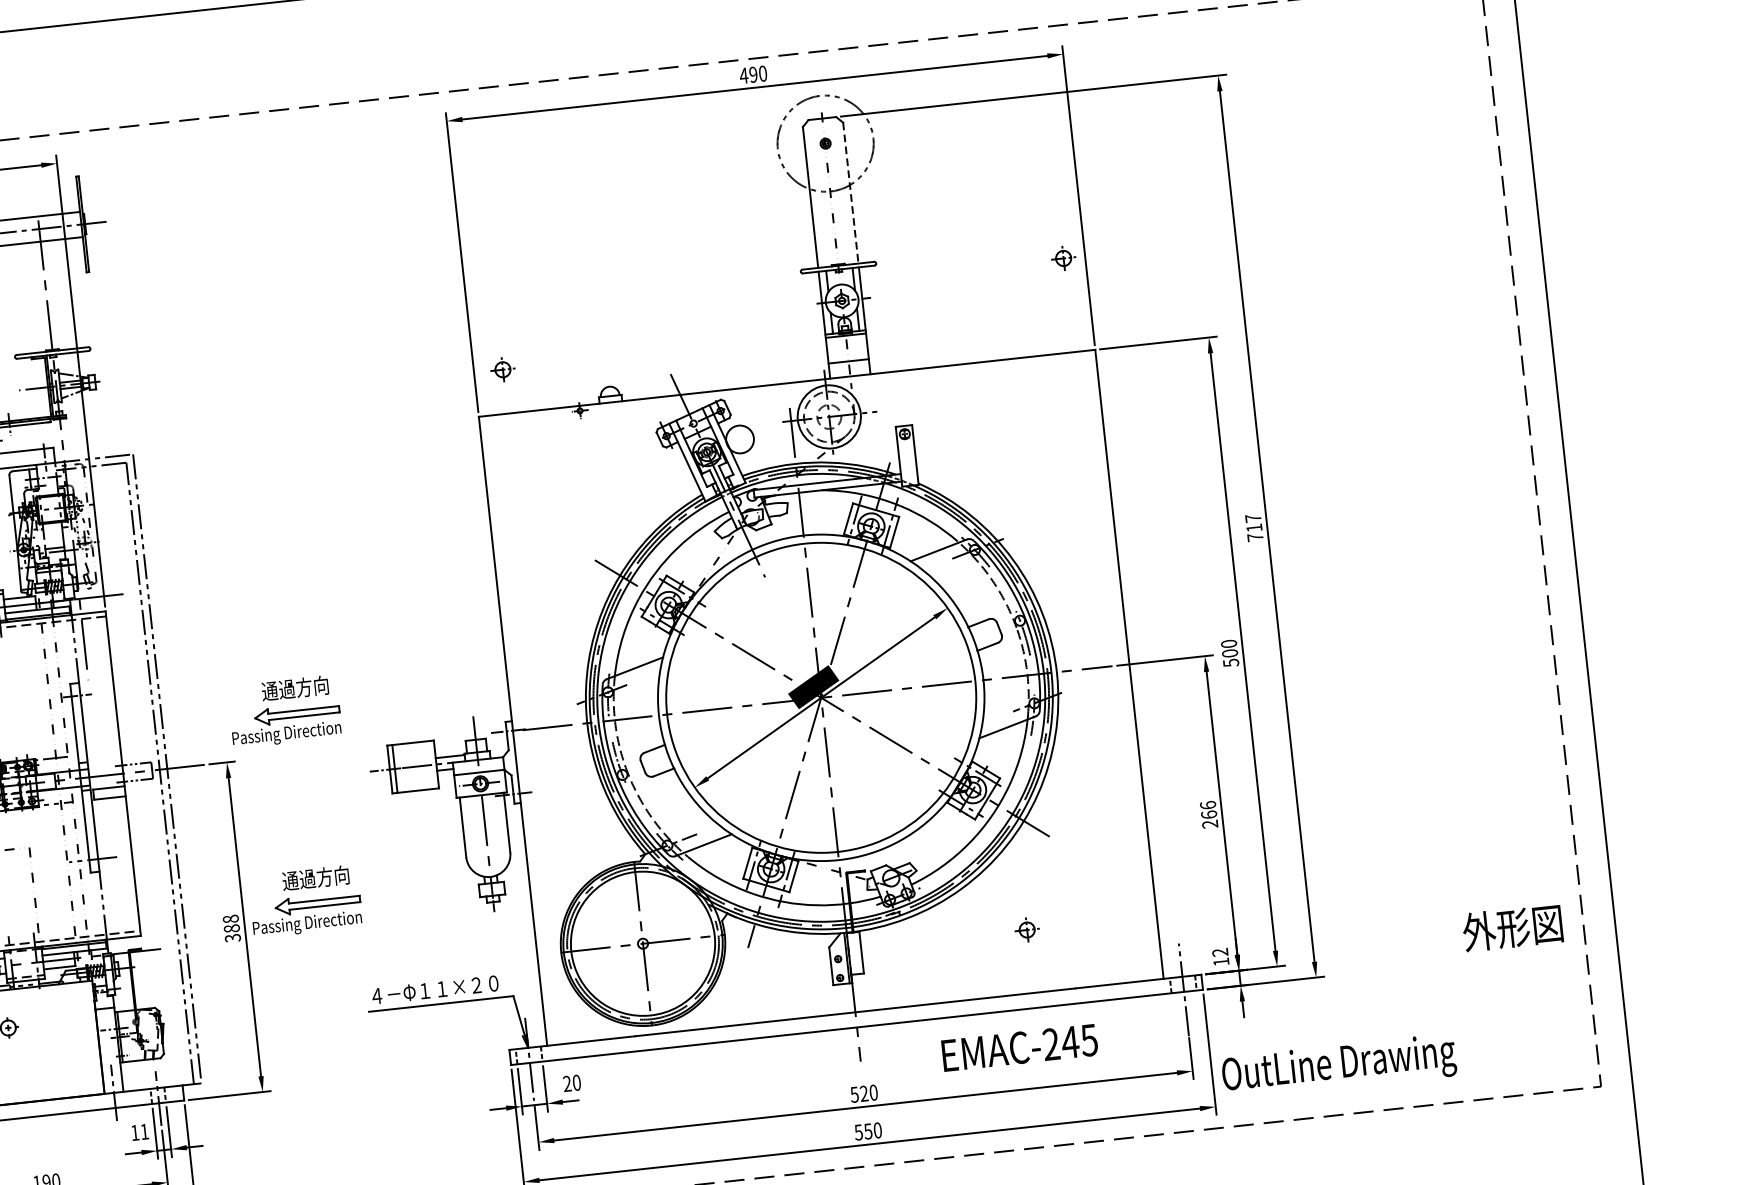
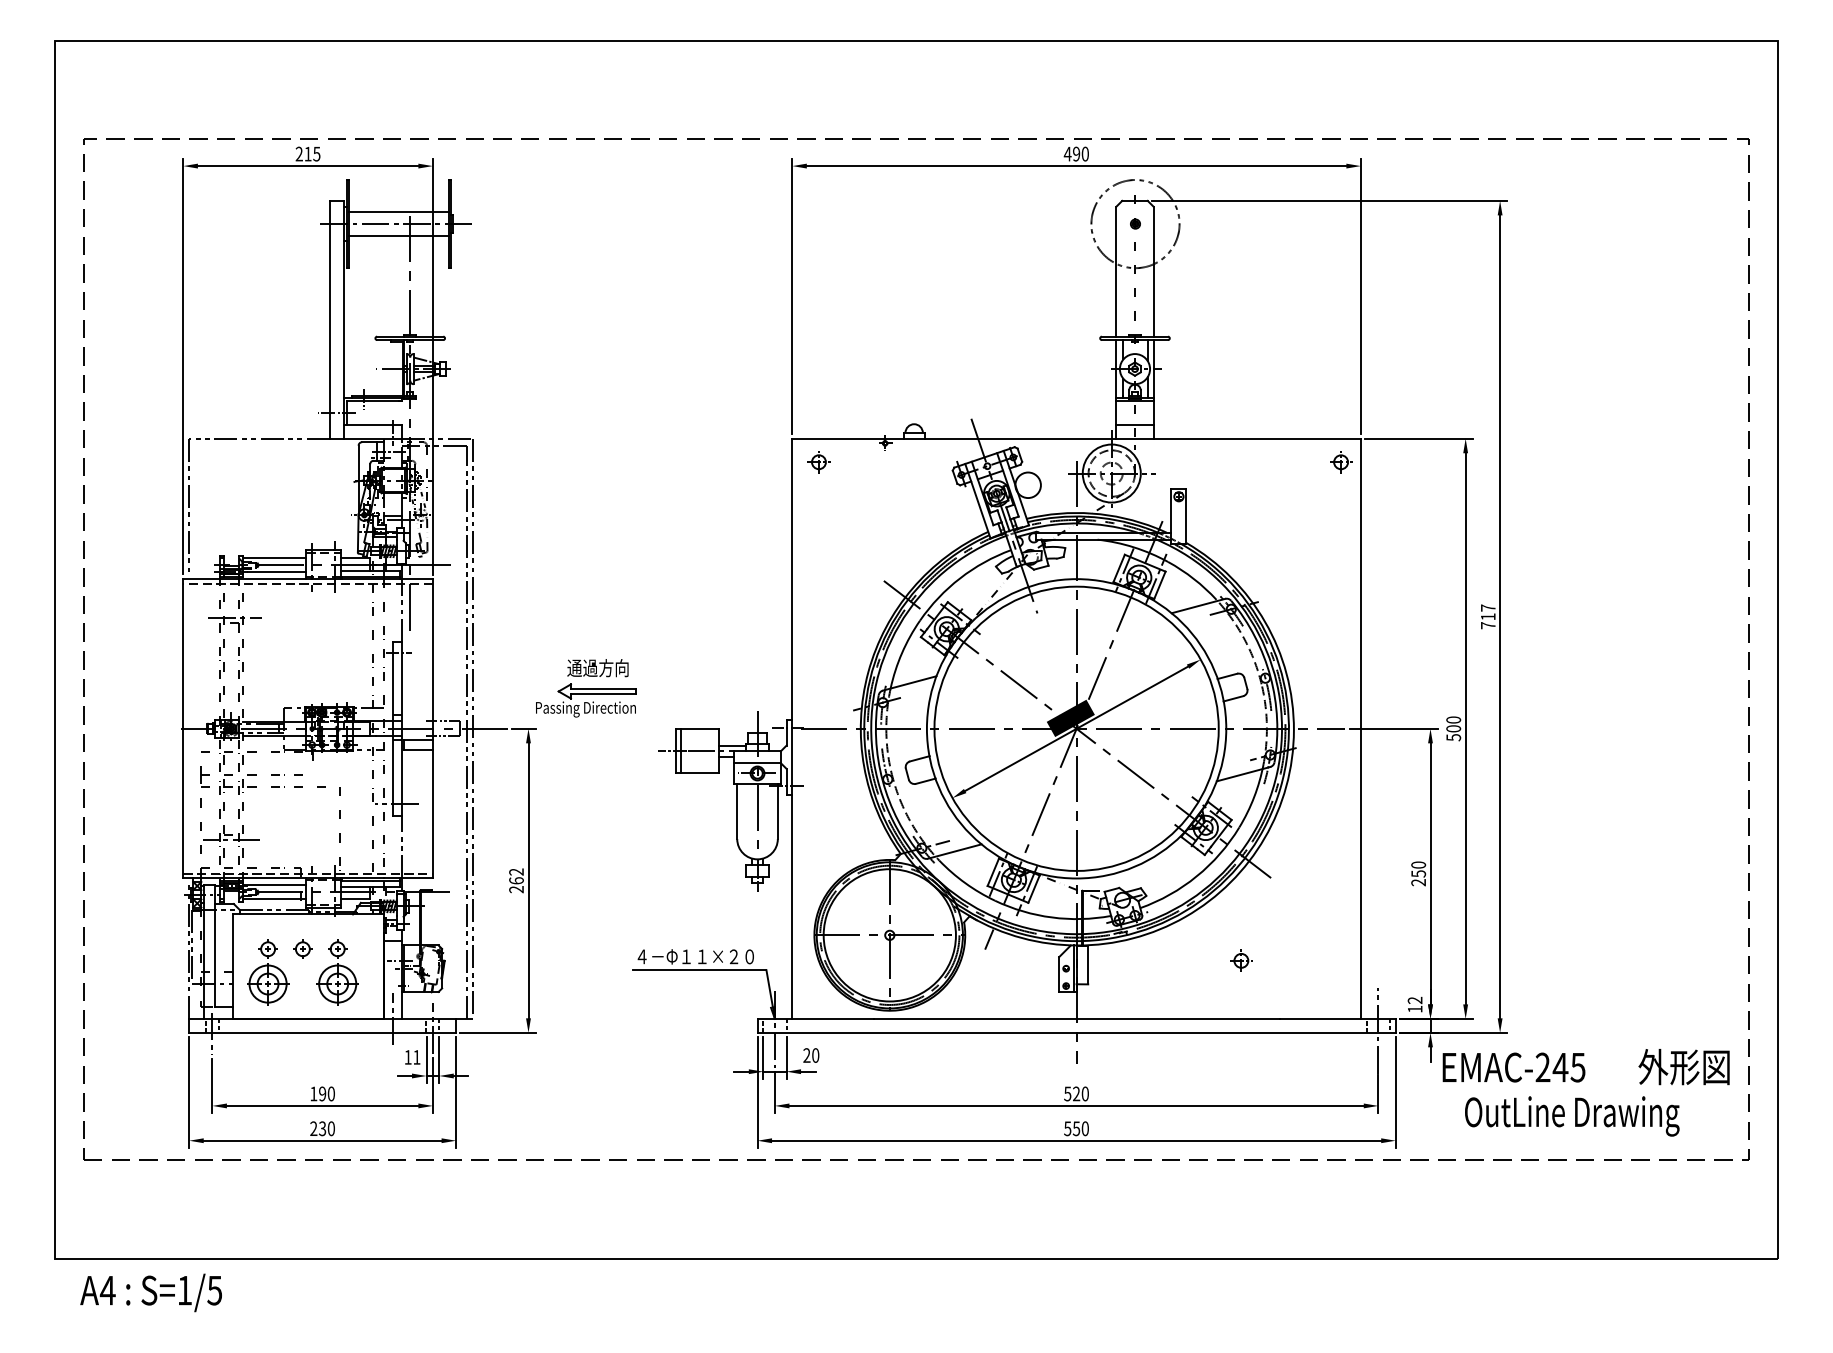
line: (850, 192) -> (1153, 271), dashed -> solid
part: (1064, 258) -> (1341, 462), moved
part: (502, 370) -> (818, 462), moved
text: (1208, 810) -> (1418, 869), 266 -> 250
part: (305, 901) -> (586, 863), removed
text: (231, 928) -> (516, 880), 388 -> 262
text: (1512, 928) -> (1683, 1067), moved
text: (1019, 1047) -> (1513, 1067), moved
part: (48, 1049) -> (337, 972), added
text: (1339, 1066) -> (1572, 1116), moved

